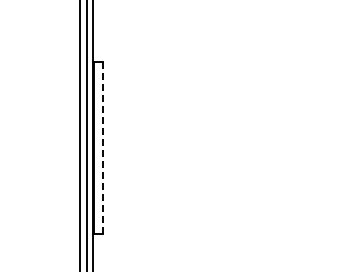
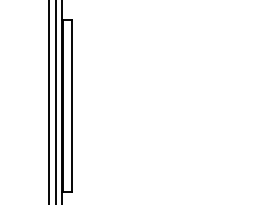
line: (102, 148) -> (71, 106), dashed -> solid

